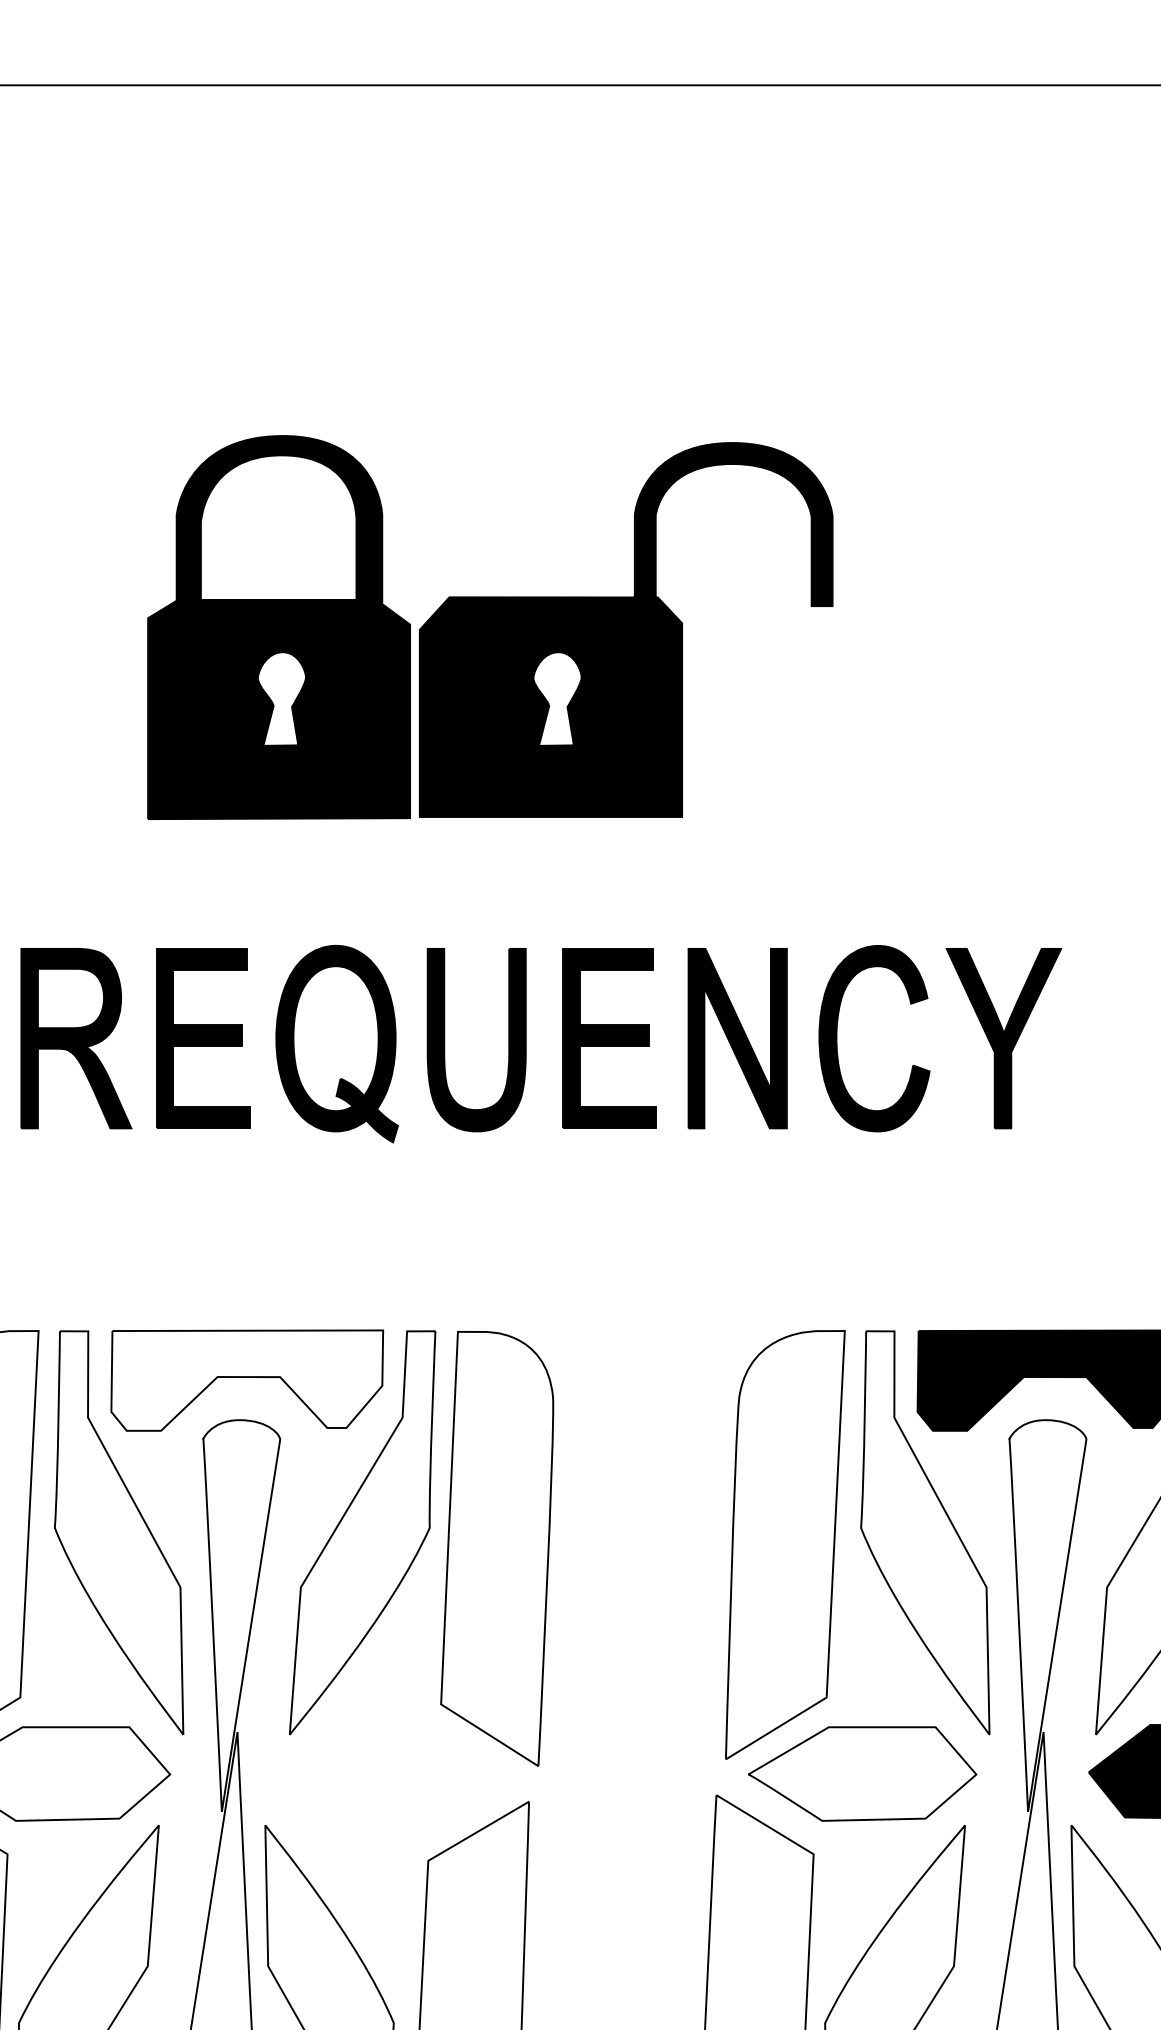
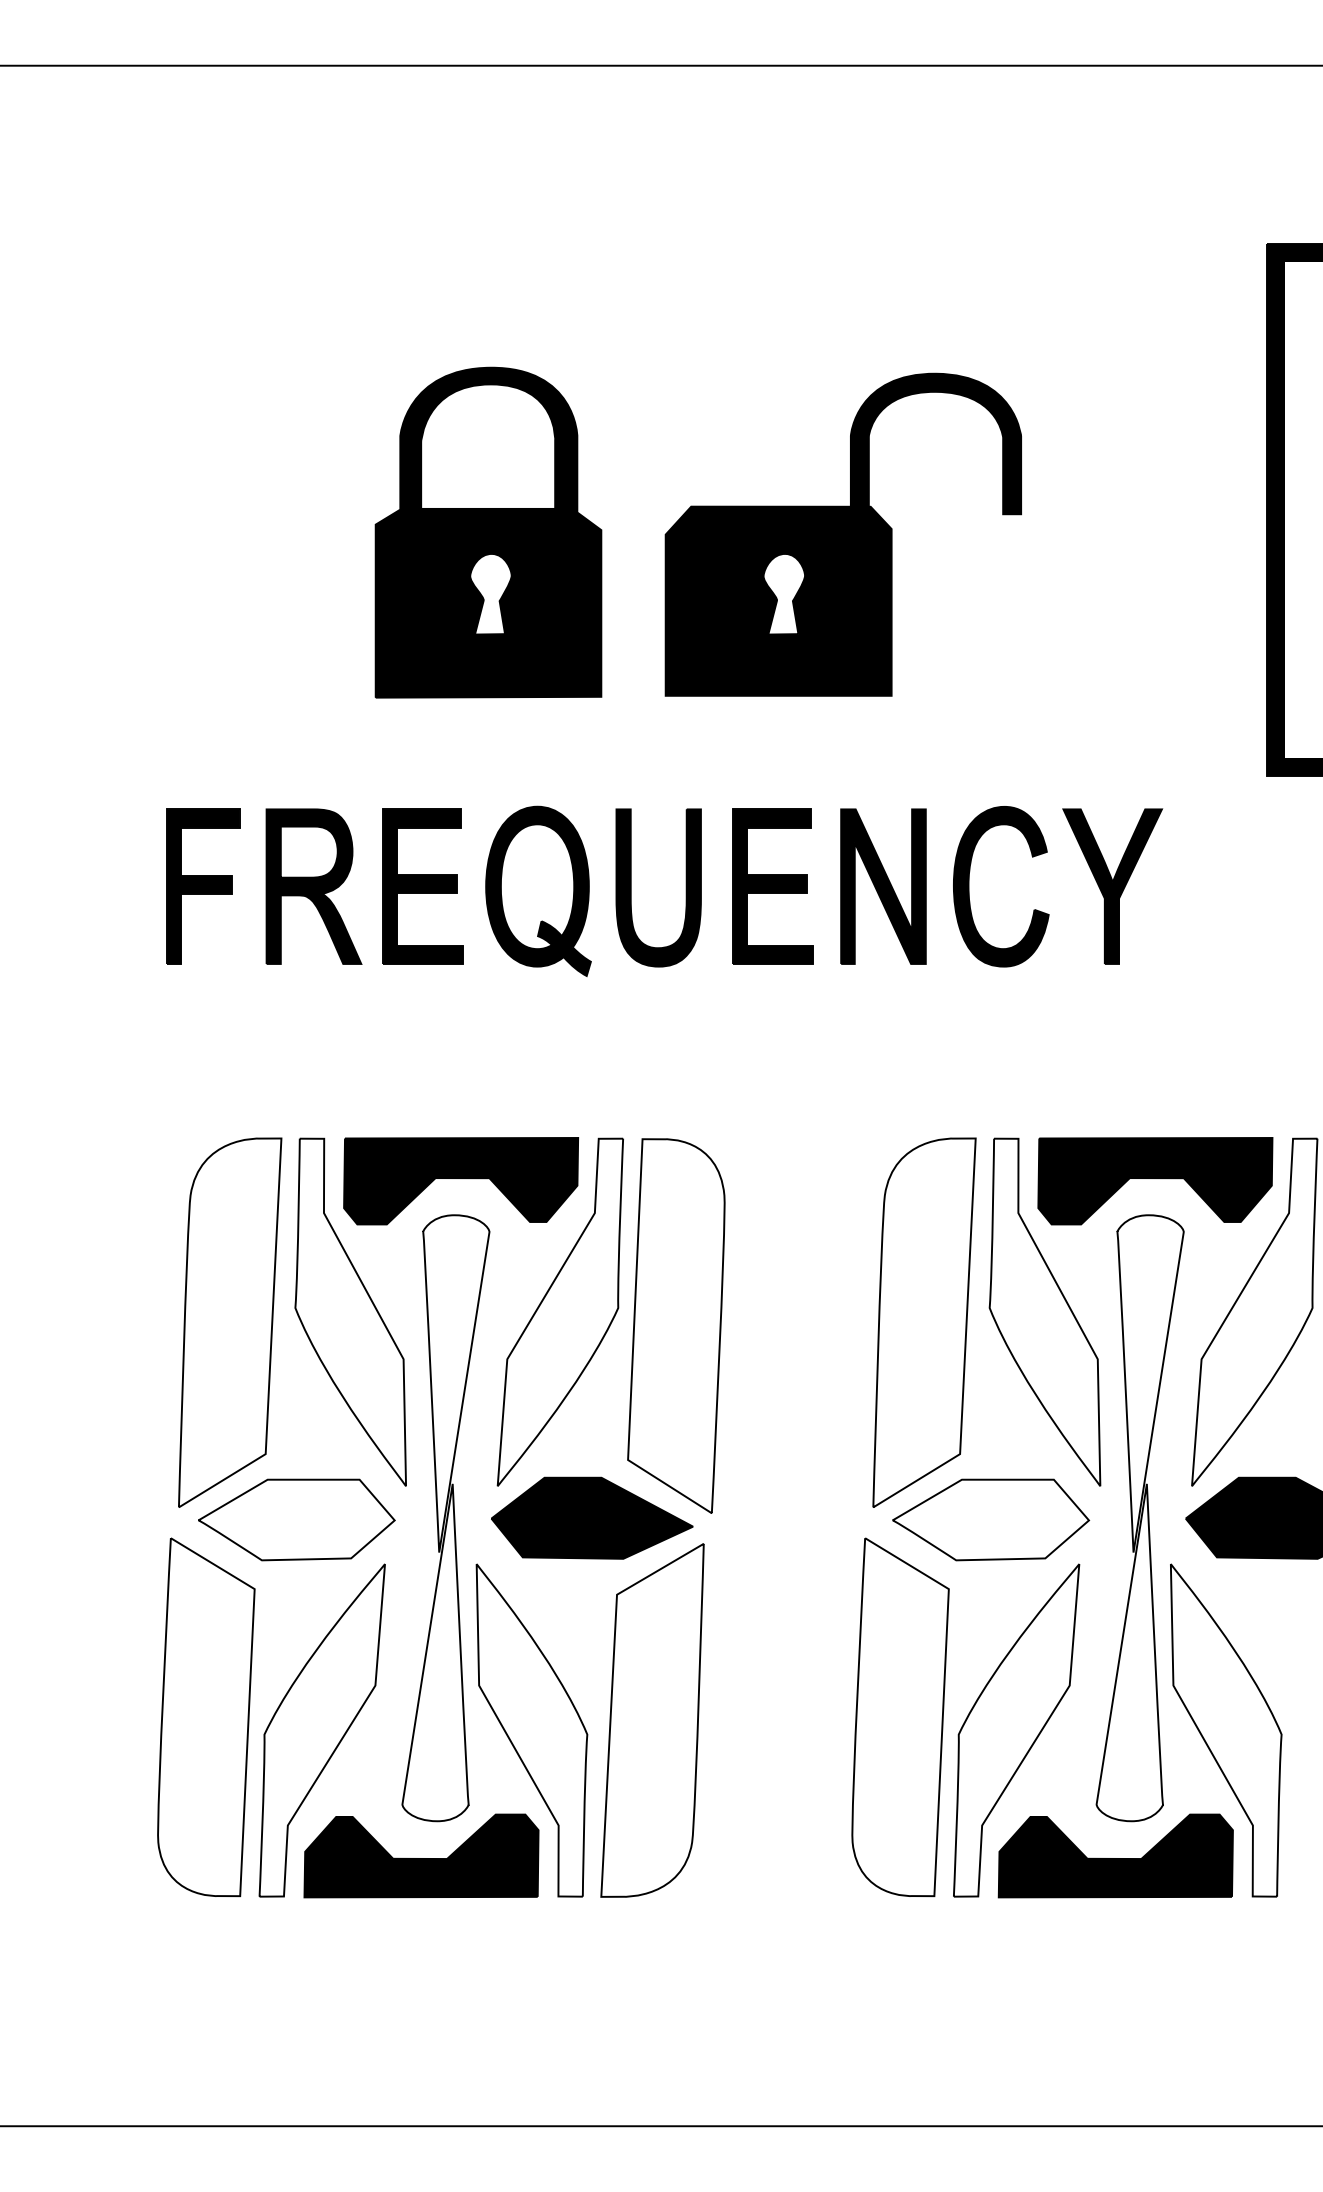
part: (625, 629) -> (842, 534), moved
fill: (247, 1379) -> (461, 1180), added
part: (399, 1771) -> (592, 1517), added

